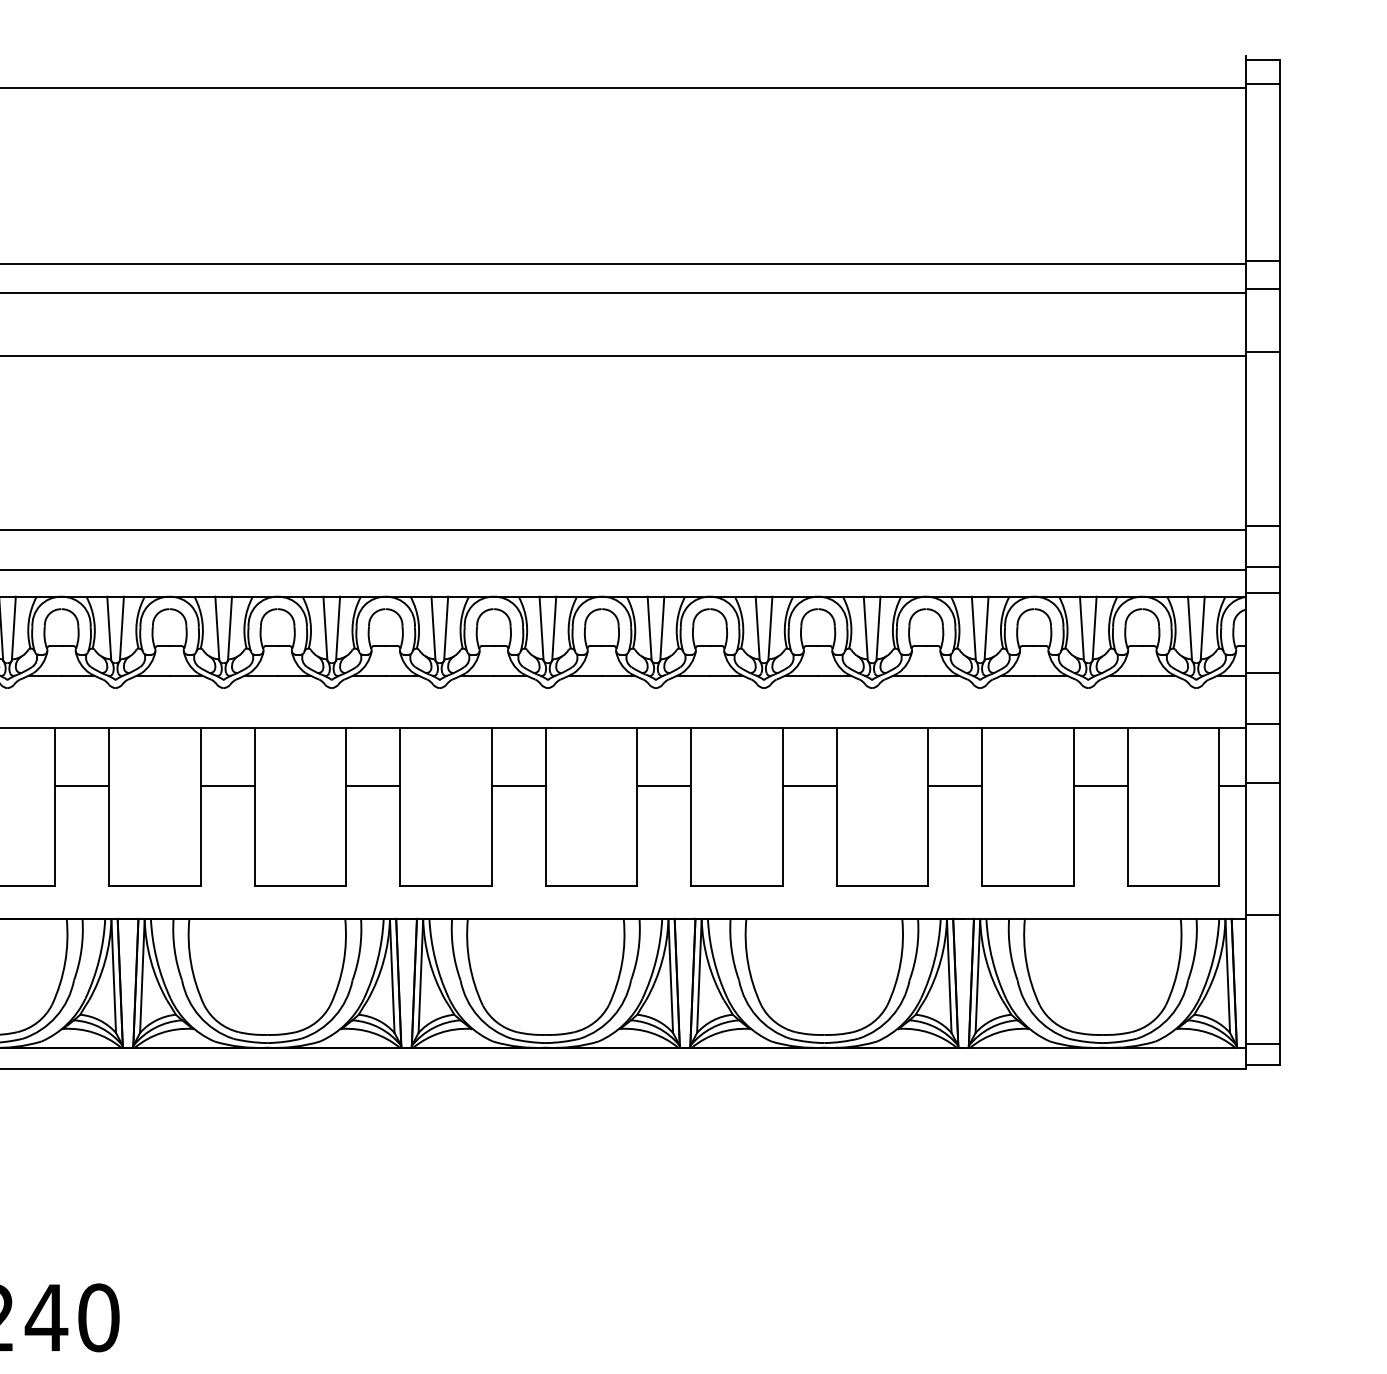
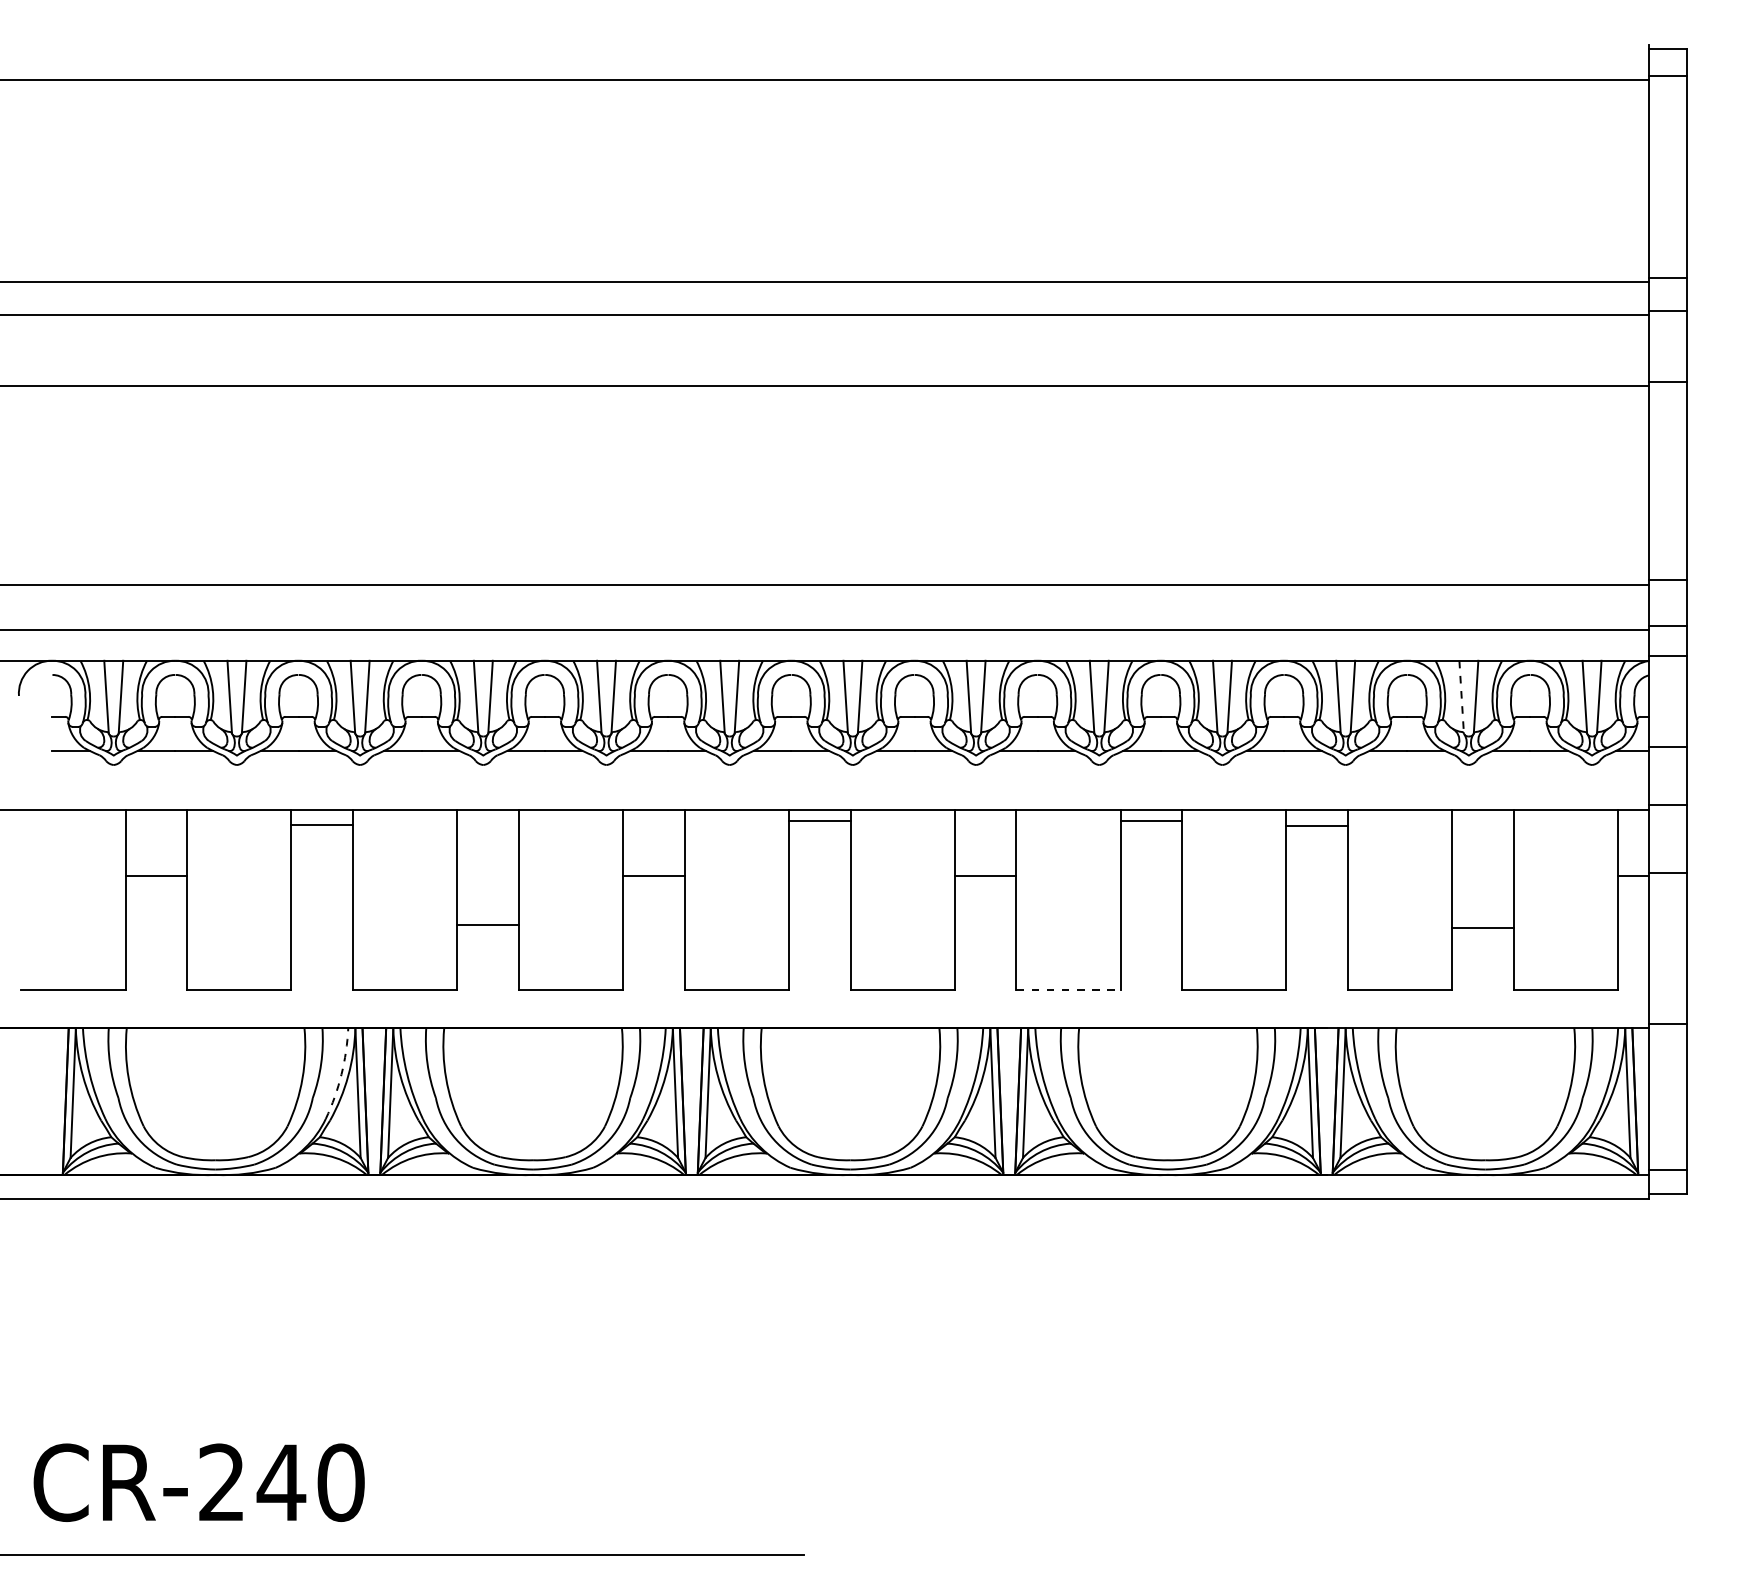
line: (1081, 628) -> (1461, 697), solid -> dashed
line: (82, 785) -> (322, 825), moved
line: (227, 785) -> (487, 925), moved
line: (518, 785) -> (819, 821), moved
line: (809, 785) -> (1151, 821), moved
line: (955, 785) -> (1317, 826), moved
line: (1100, 785) -> (1482, 928), moved
line: (737, 885) -> (1068, 990), solid -> dashed
arc: (99, 959) -> (341, 1074), solid -> dashed

